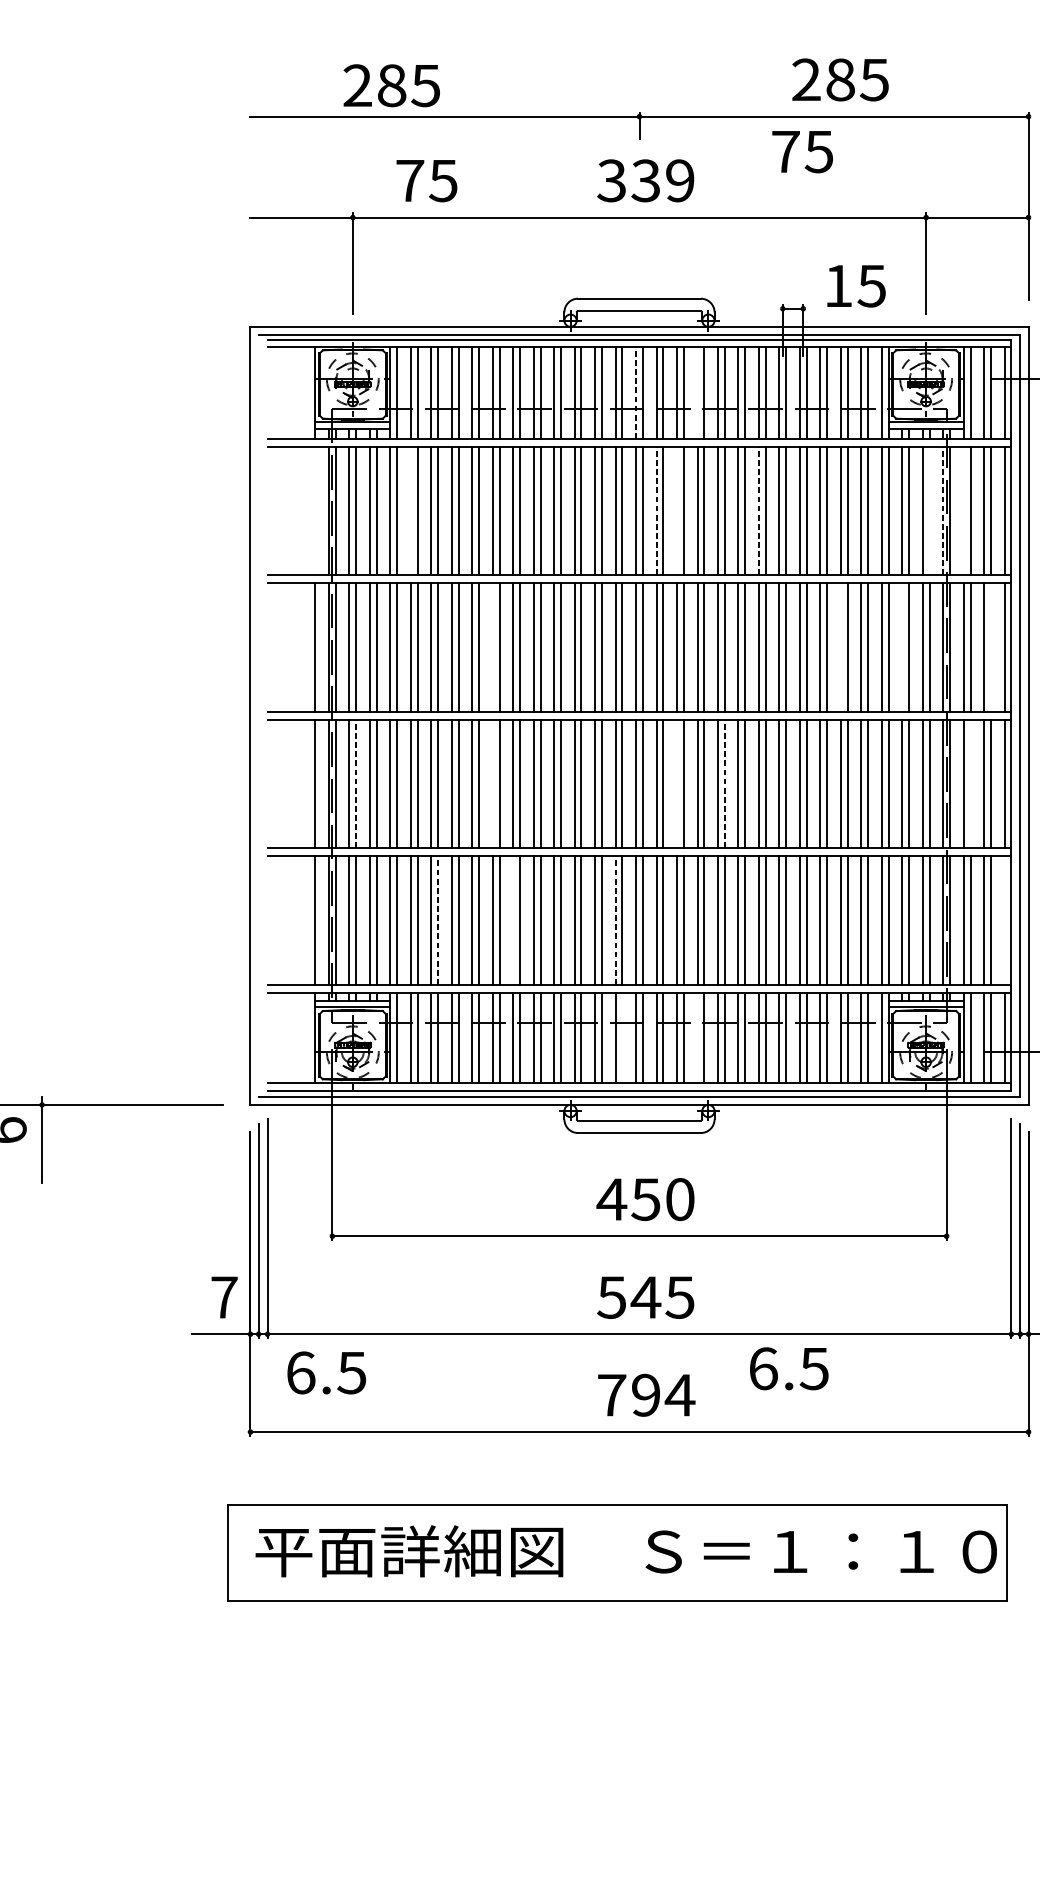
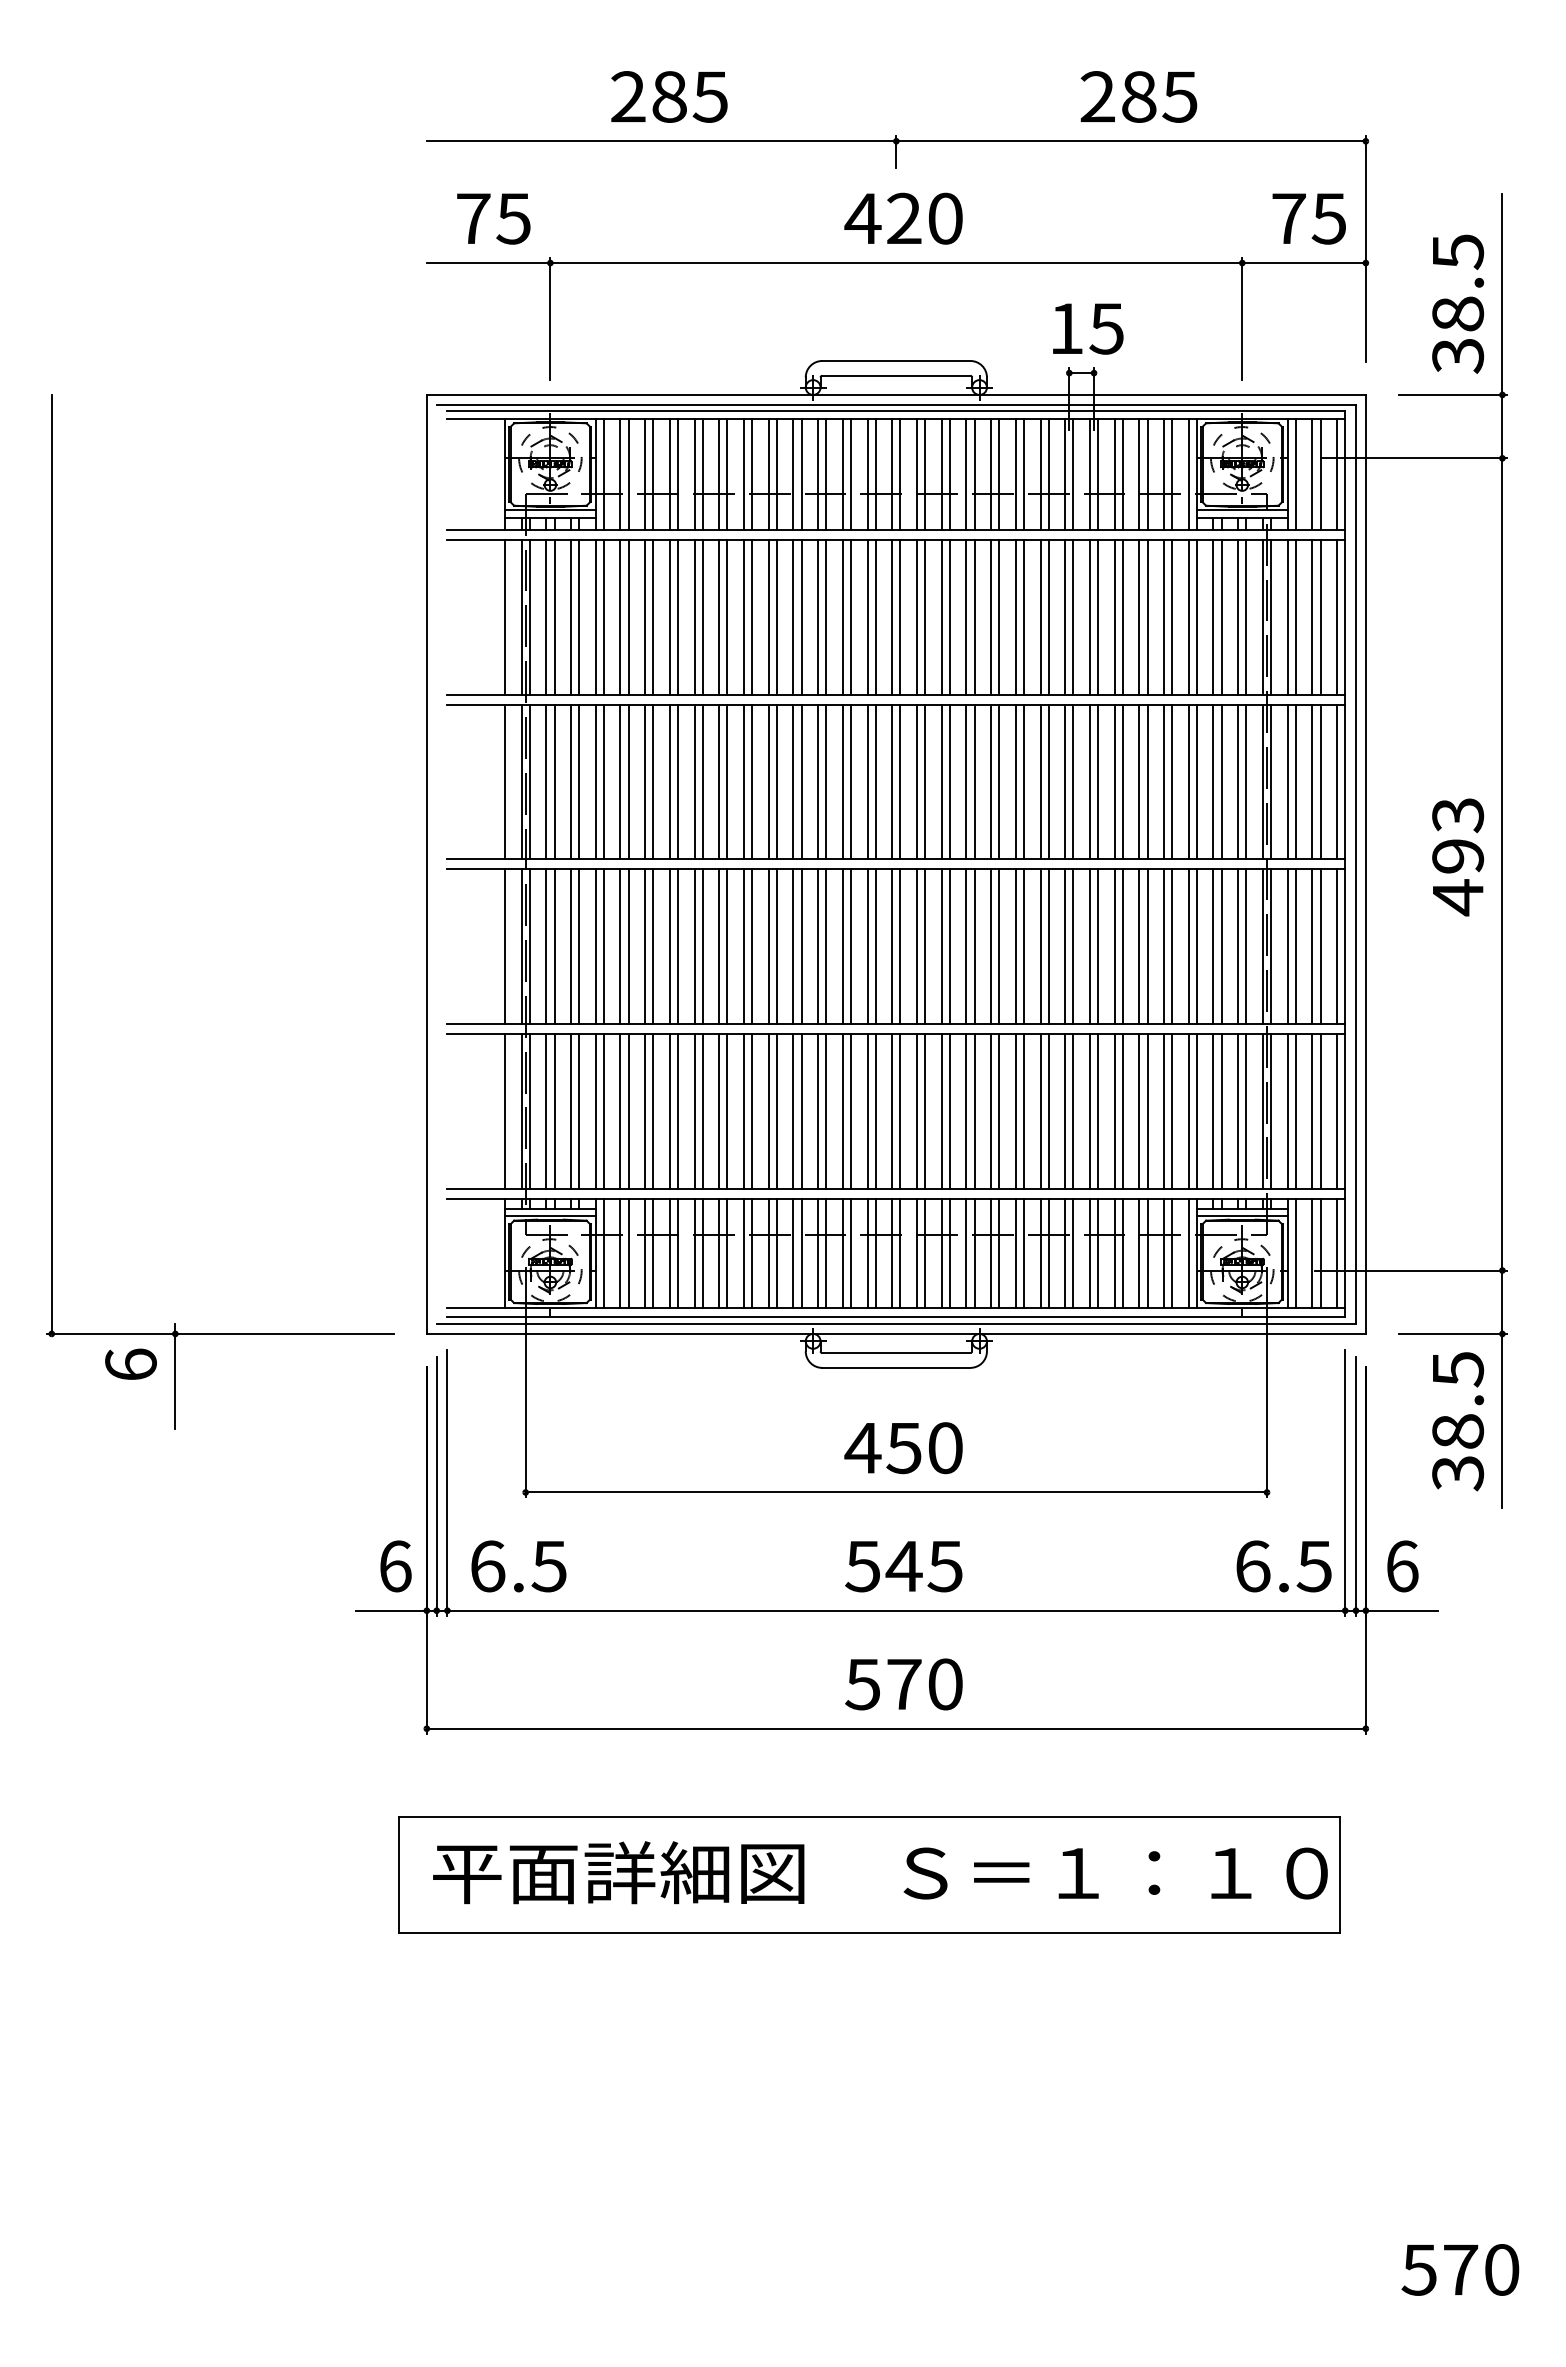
text: (391, 85) -> (669, 96), moved
text: (802, 151) -> (1308, 218), moved
text: (426, 180) -> (493, 218), moved
text: (645, 180) -> (903, 218), 339 -> 420
text: (856, 285) -> (1088, 328), moved
line: (636, 392) -> (892, 474), dashed -> solid
line: (697, 392) -> (966, 474), added
line: (315, 510) -> (505, 616), added
line: (410, 510) -> (620, 616), added
line: (656, 510) -> (916, 616), dashed -> solid
line: (676, 510) -> (941, 616), added
line: (758, 510) -> (1040, 616), dashed -> solid
line: (929, 510) -> (1246, 616), added
line: (942, 510) -> (1262, 616), dashed -> solid
line: (963, 510) -> (1287, 616), added
line: (492, 647) -> (719, 781), added
line: (840, 647) -> (1139, 781), added
line: (902, 647) -> (1213, 781), added
line: (990, 647) -> (1320, 781), added
line: (356, 783) -> (554, 946), dashed -> solid
line: (492, 783) -> (719, 946), added
line: (676, 783) -> (941, 946), added
line: (724, 783) -> (999, 946), dashed -> solid
line: (970, 783) -> (1295, 946), added
line: (438, 920) -> (653, 1111), dashed -> solid
line: (512, 920) -> (743, 1111), added
line: (615, 920) -> (867, 1111), dashed -> solid
line: (1005, 920) -> (1337, 1111), added
line: (622, 1037) -> (875, 1252), added
line: (697, 1037) -> (966, 1252), added
text: (224, 1297) -> (395, 1566), 7 -> 6
text: (788, 1368) -> (1283, 1566), moved
text: (326, 1373) -> (518, 1566), moved
text: (646, 1395) -> (904, 1684), 794 -> 570

